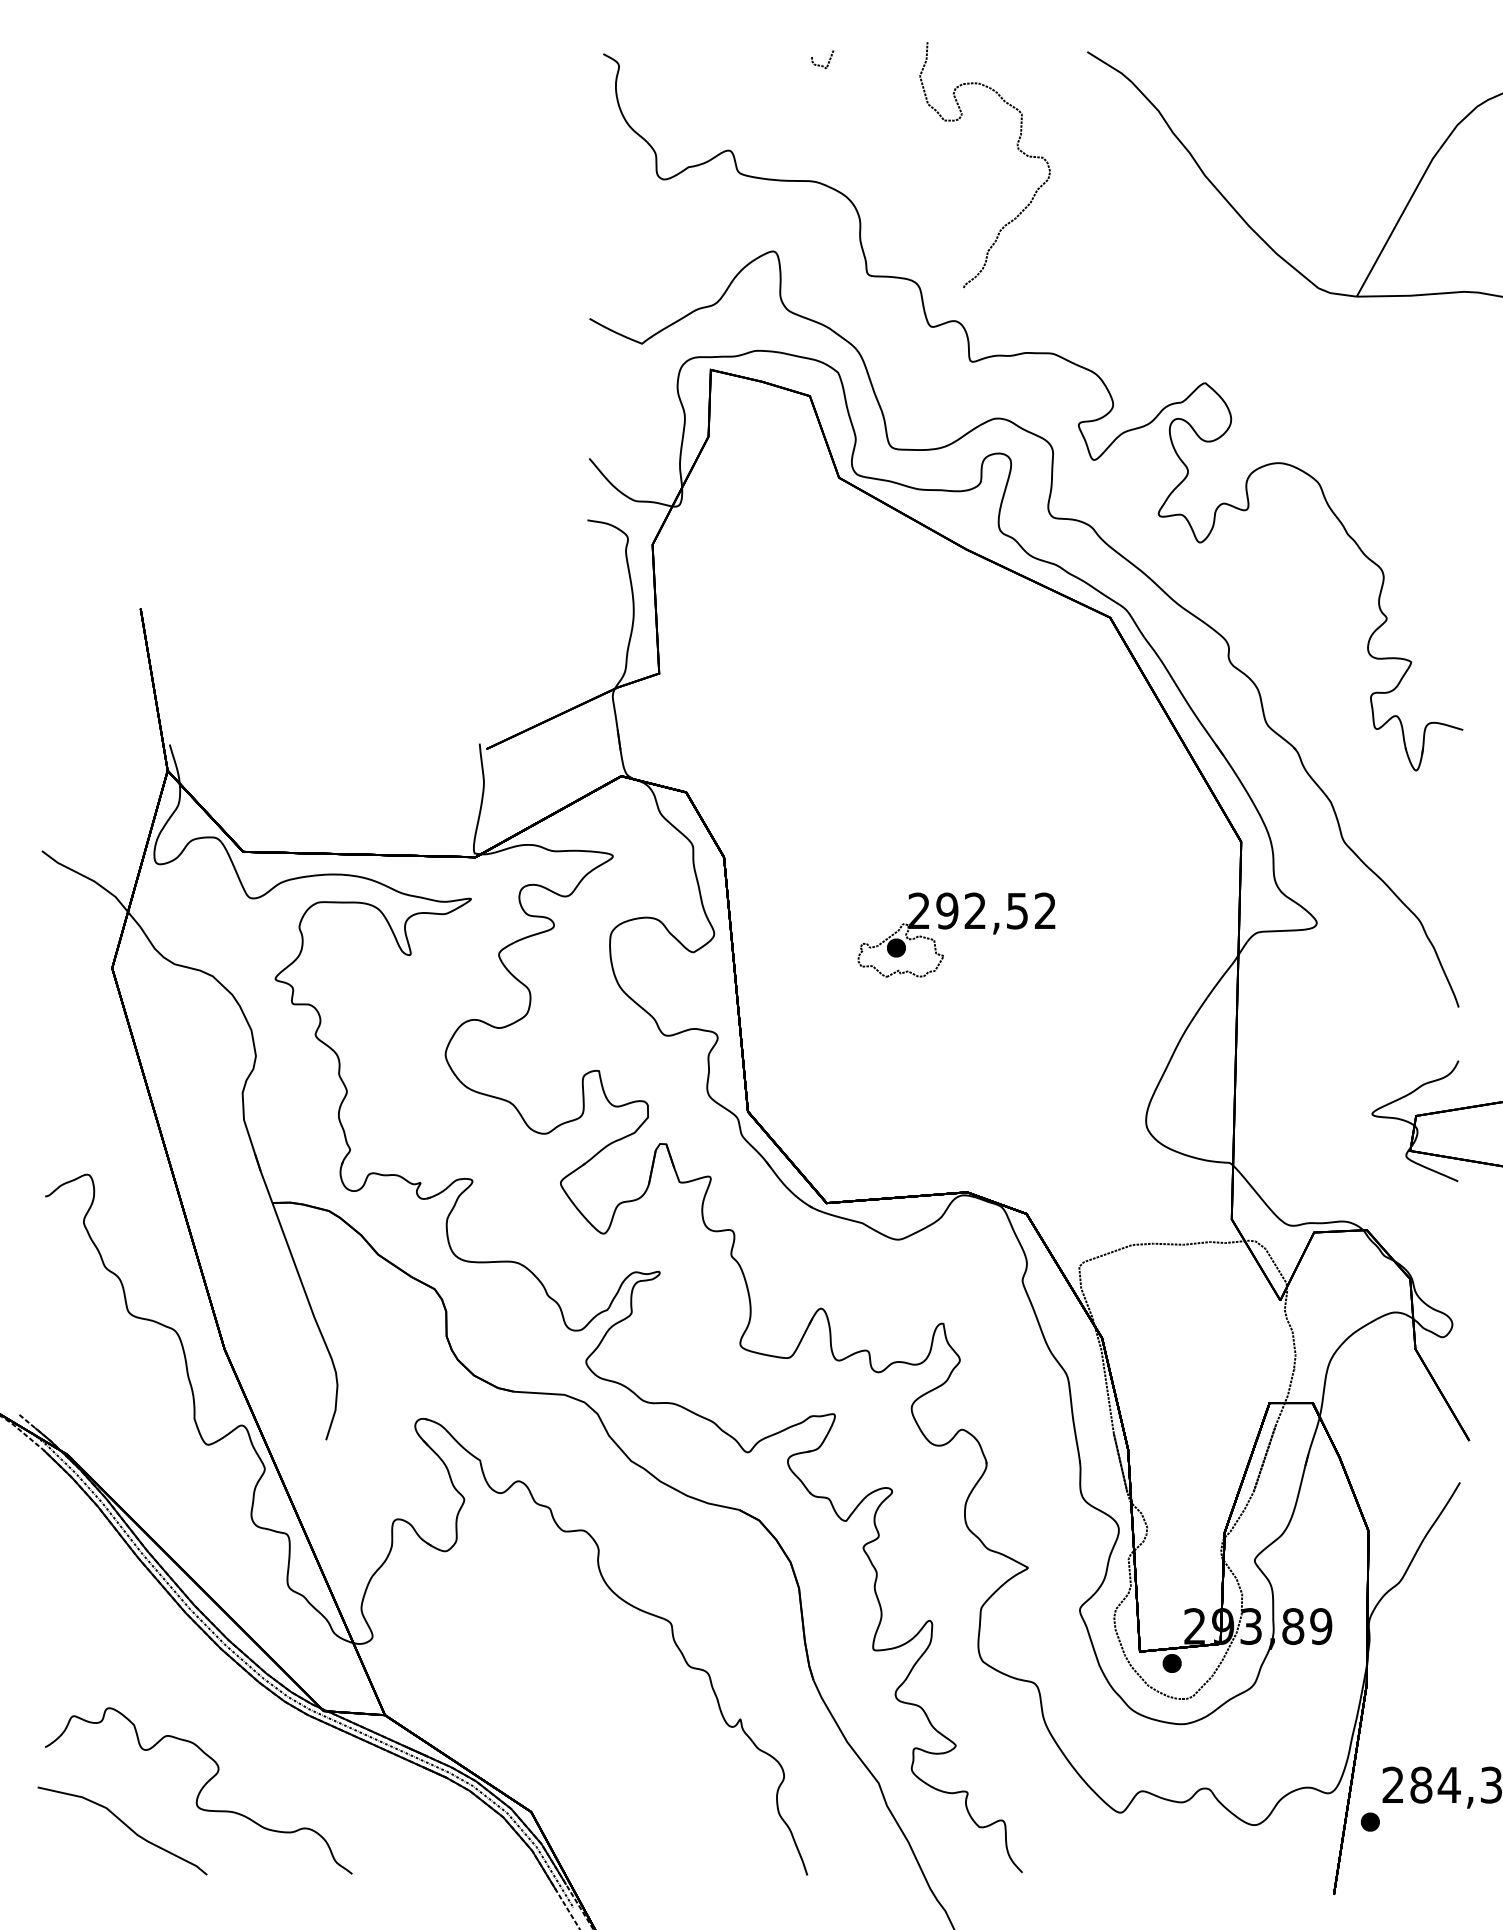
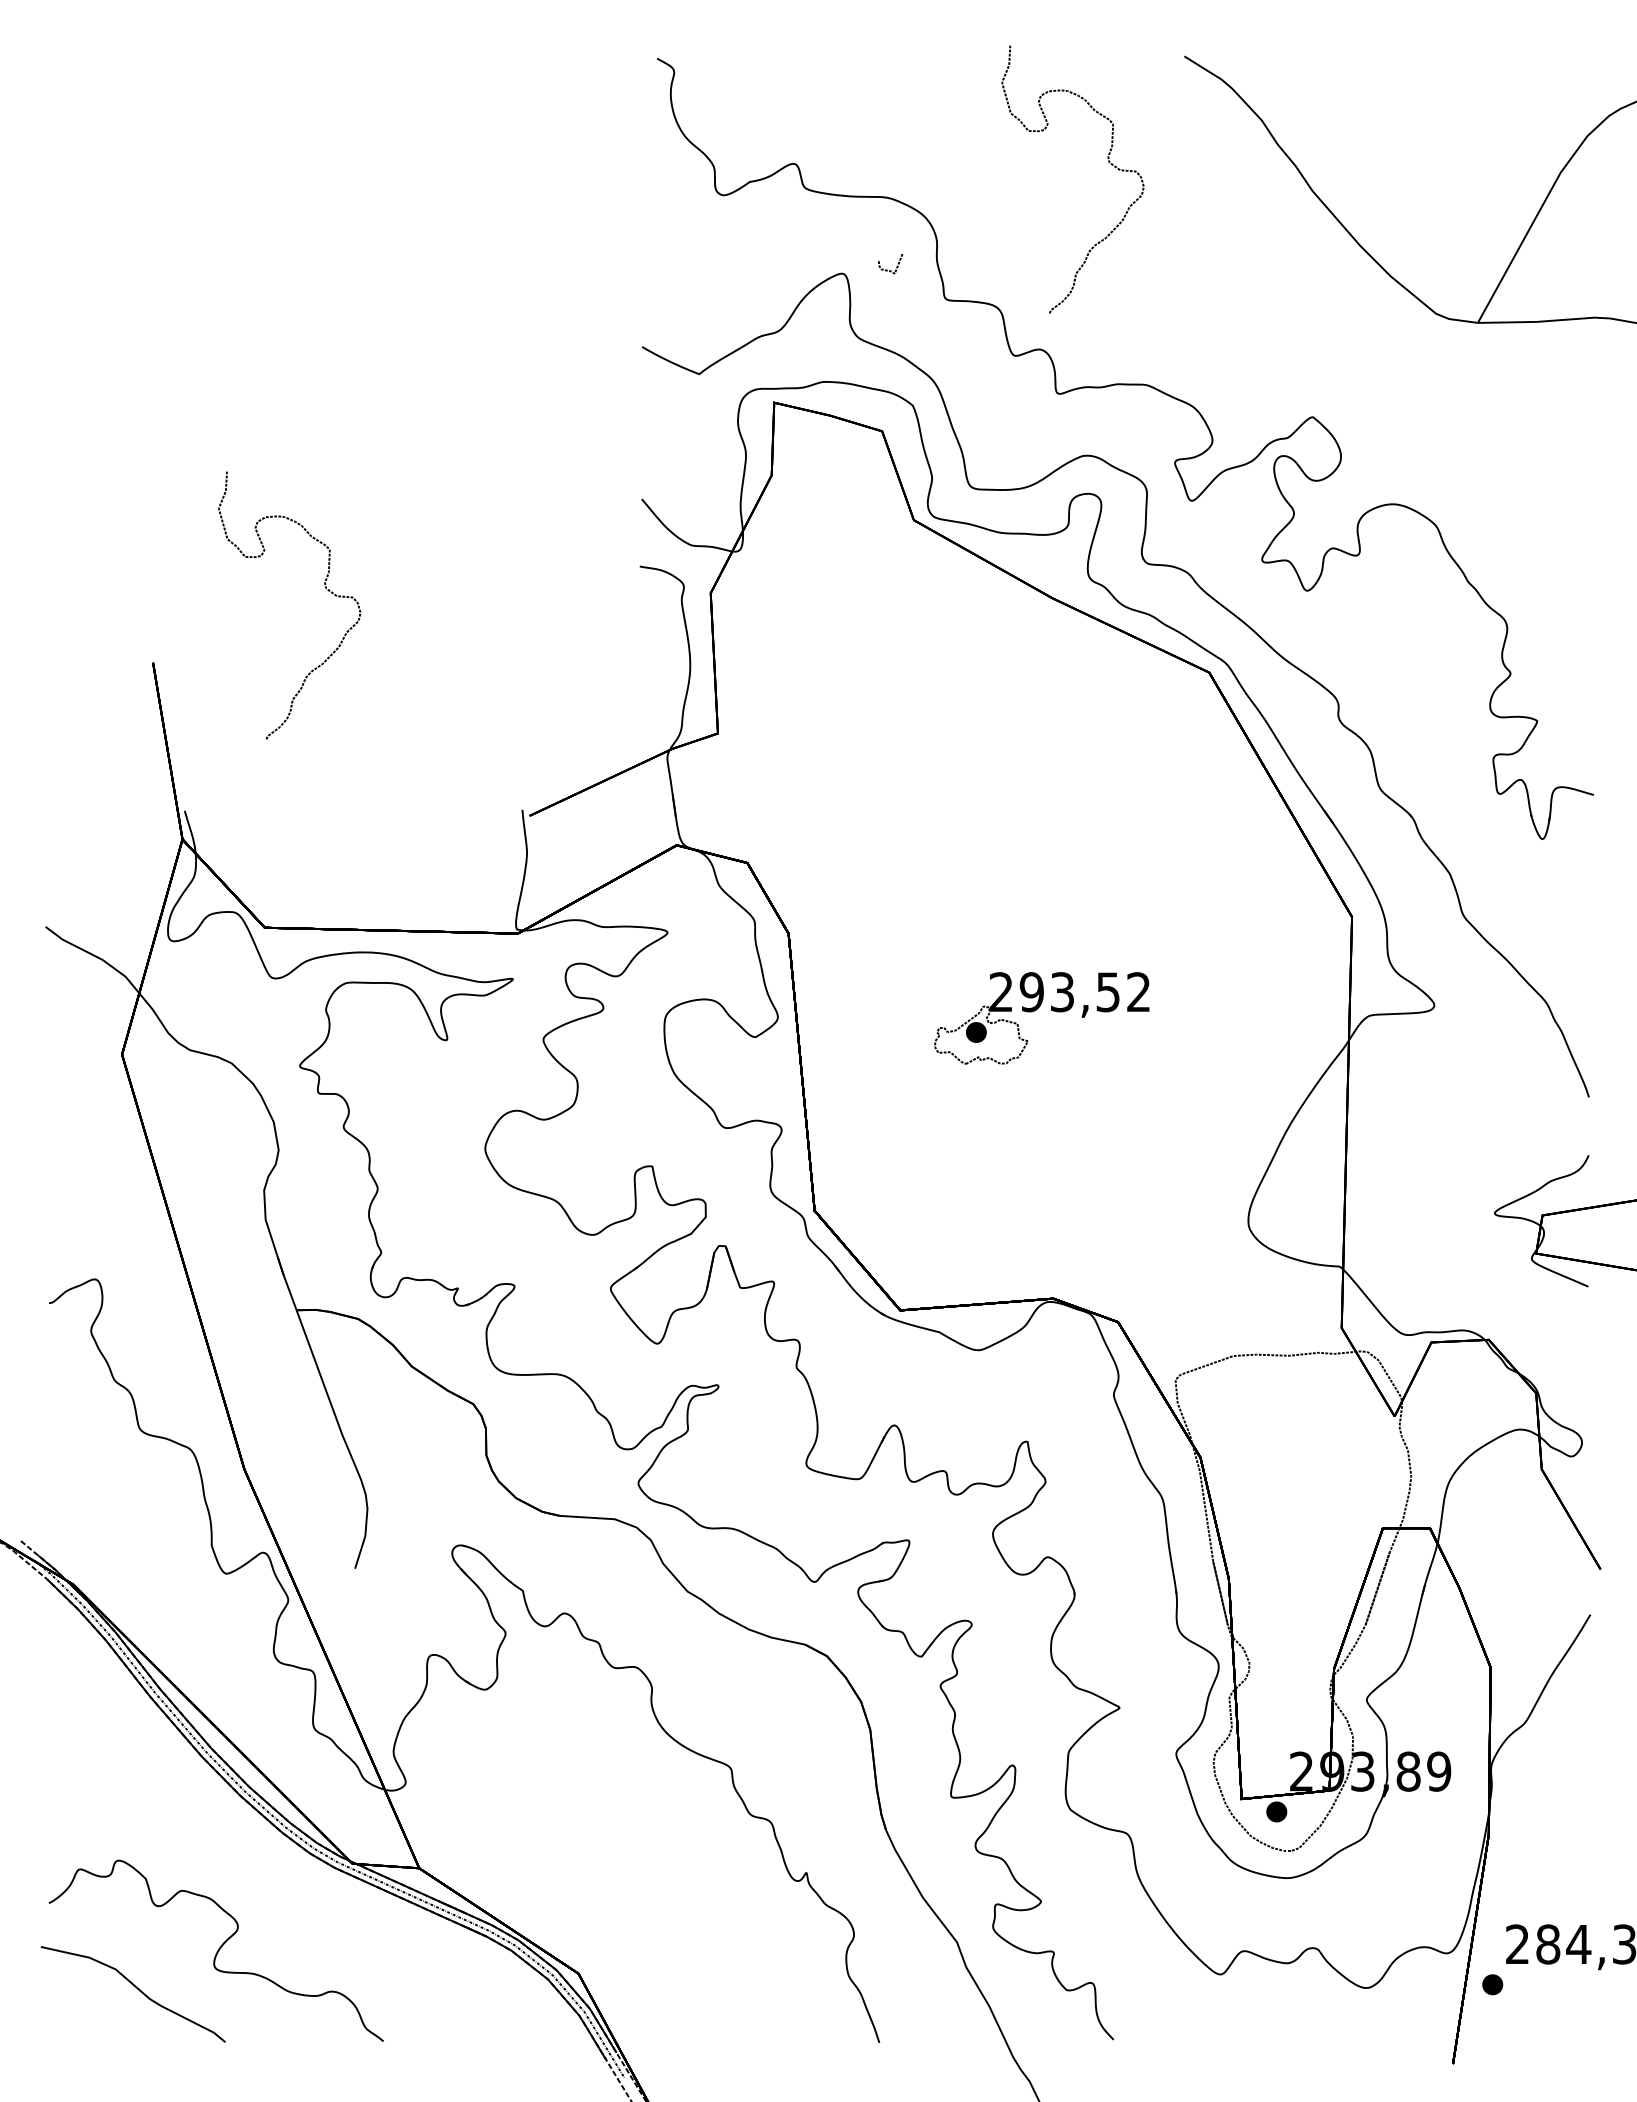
curve: (819, 64) -> (887, 269), moved
curve: (298, 540) -> (325, 588), added
text: (974, 910) -> (1061, 991), 292,52 -> 293,52

